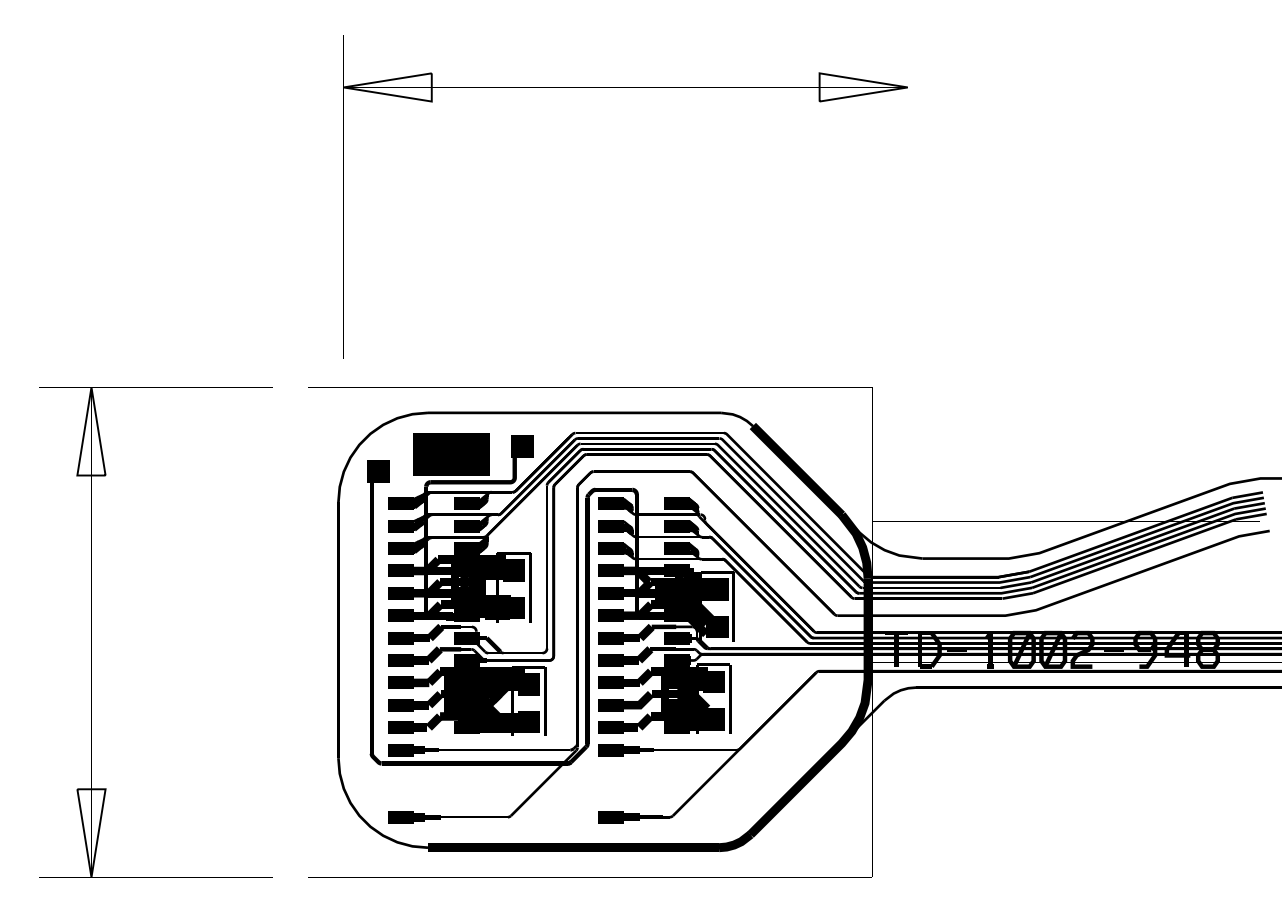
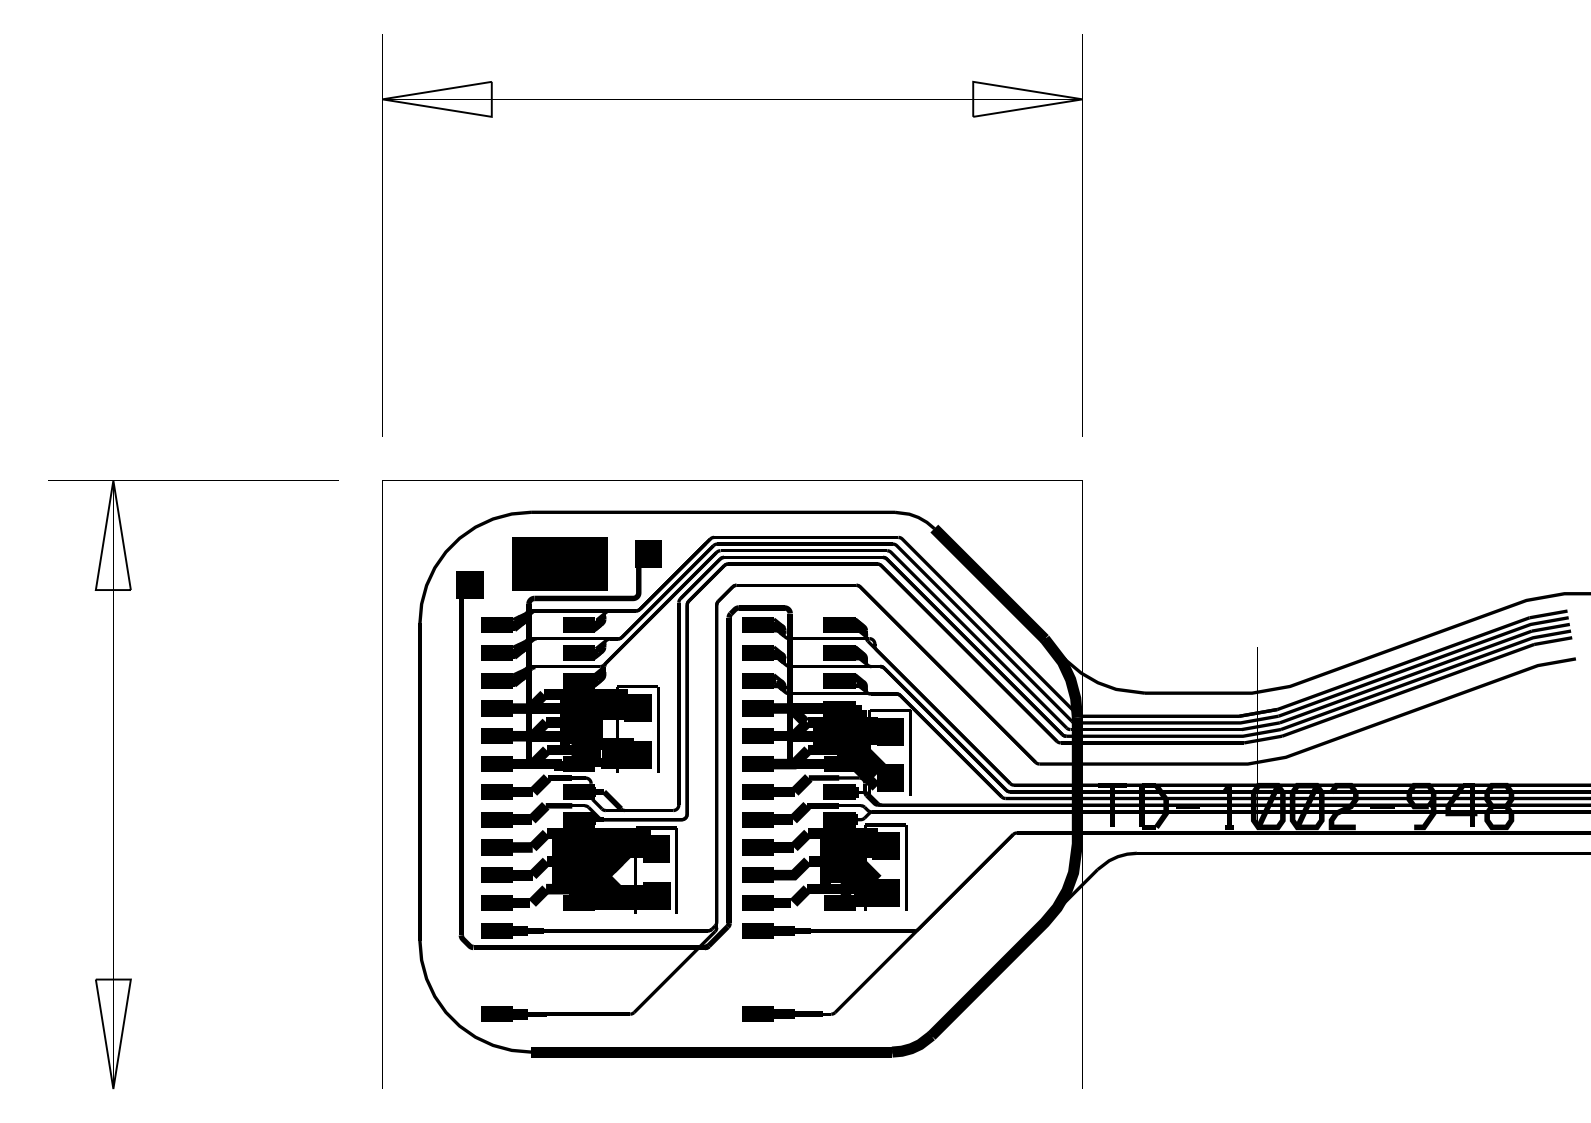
part: (625, 87) -> (732, 99), moved

